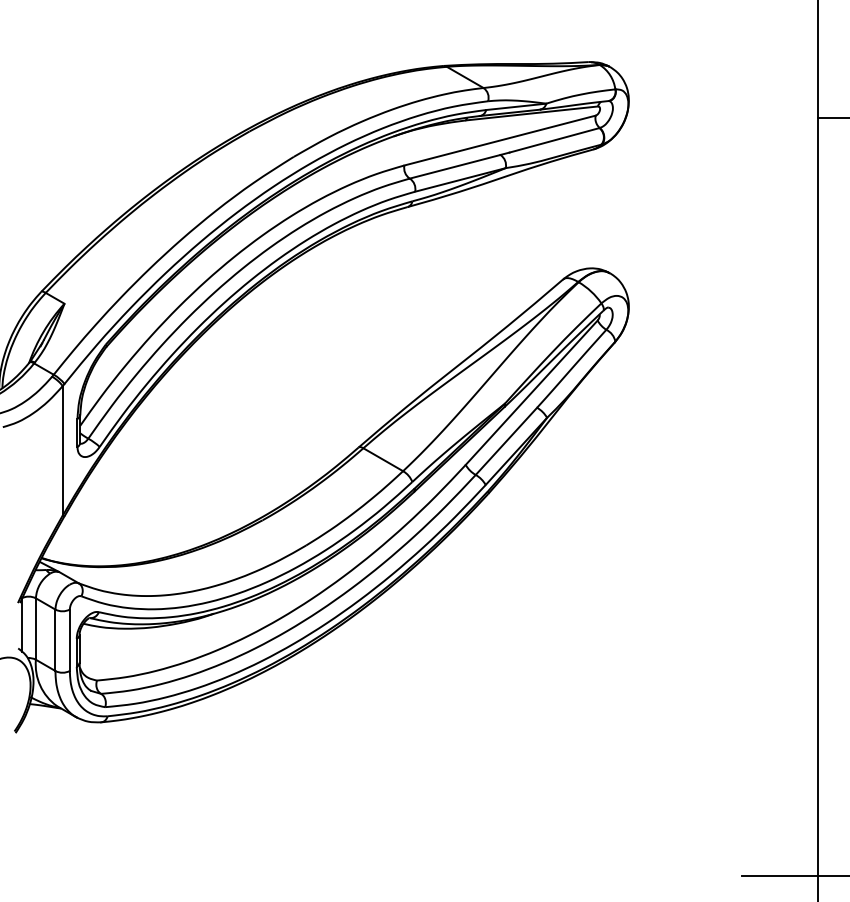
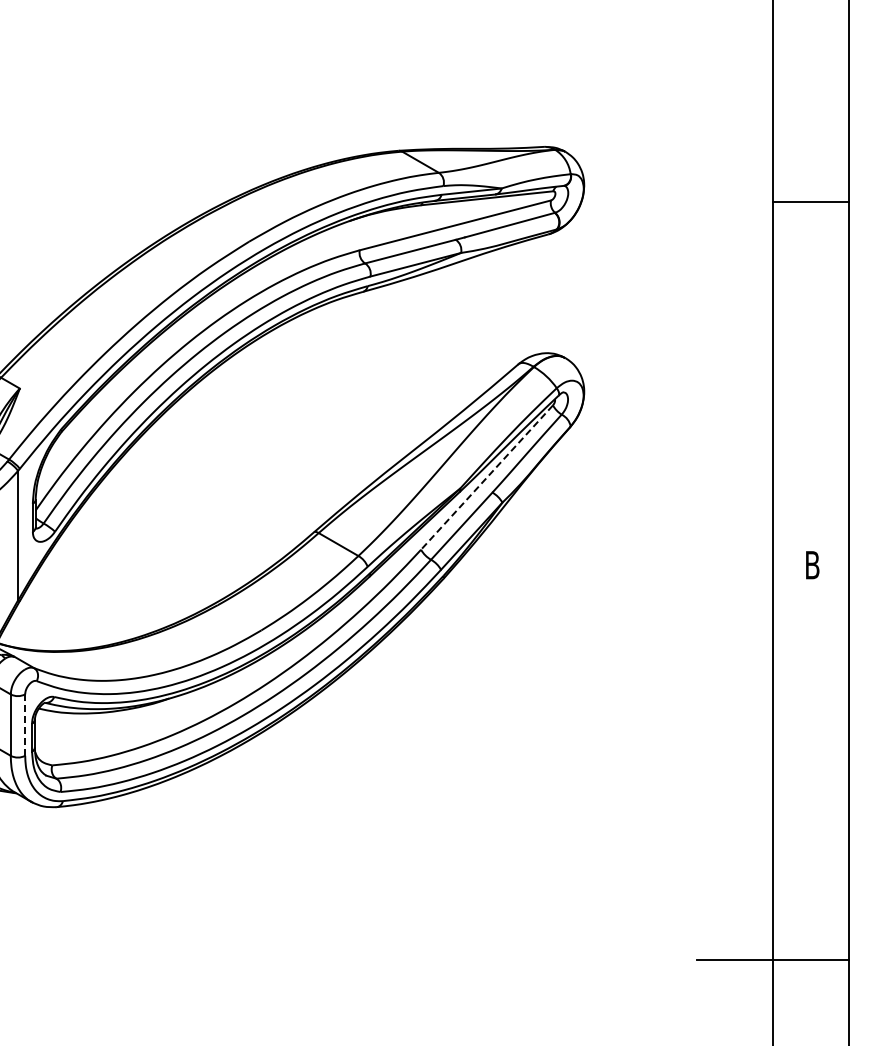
line: (532, 392) -> (487, 477), solid -> dashed
line: (70, 640) -> (25, 725), solid -> dashed

